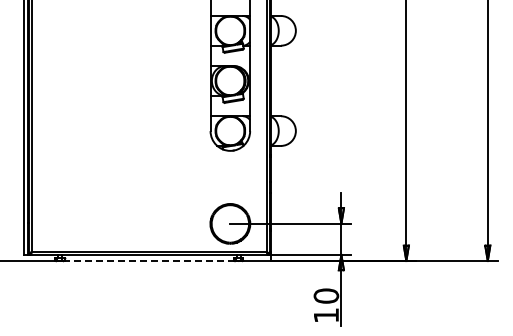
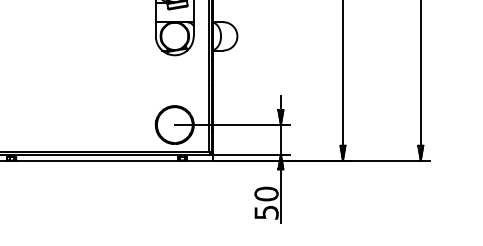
line: (148, 261) -> (96, 160), dashed -> solid
text: (326, 315) -> (266, 212), 10 -> 50

